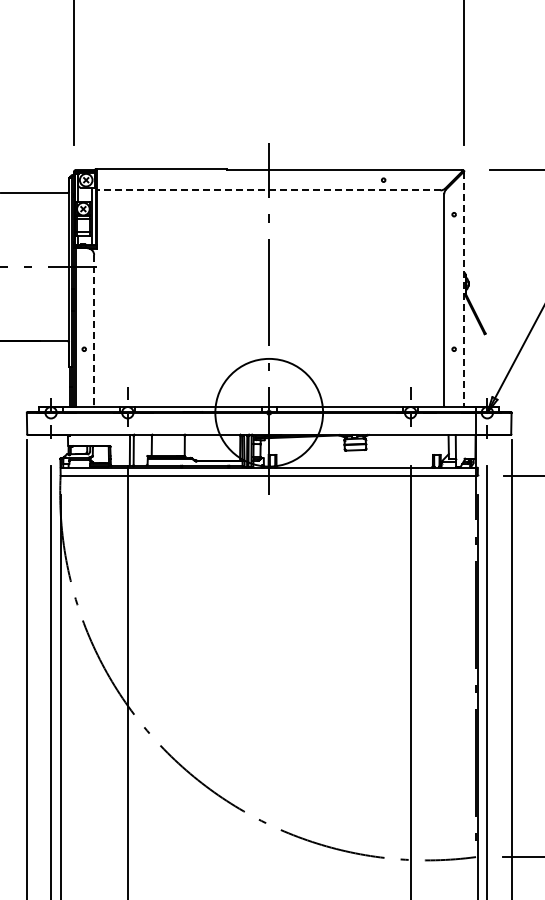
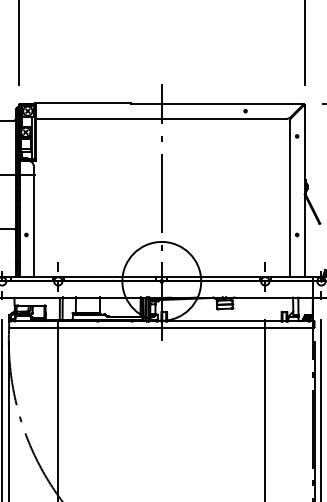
line: (268, 190) -> (161, 118), dashed -> solid
line: (464, 289) -> (304, 191), dashed -> solid
line: (94, 330) -> (33, 221), dashed -> solid

